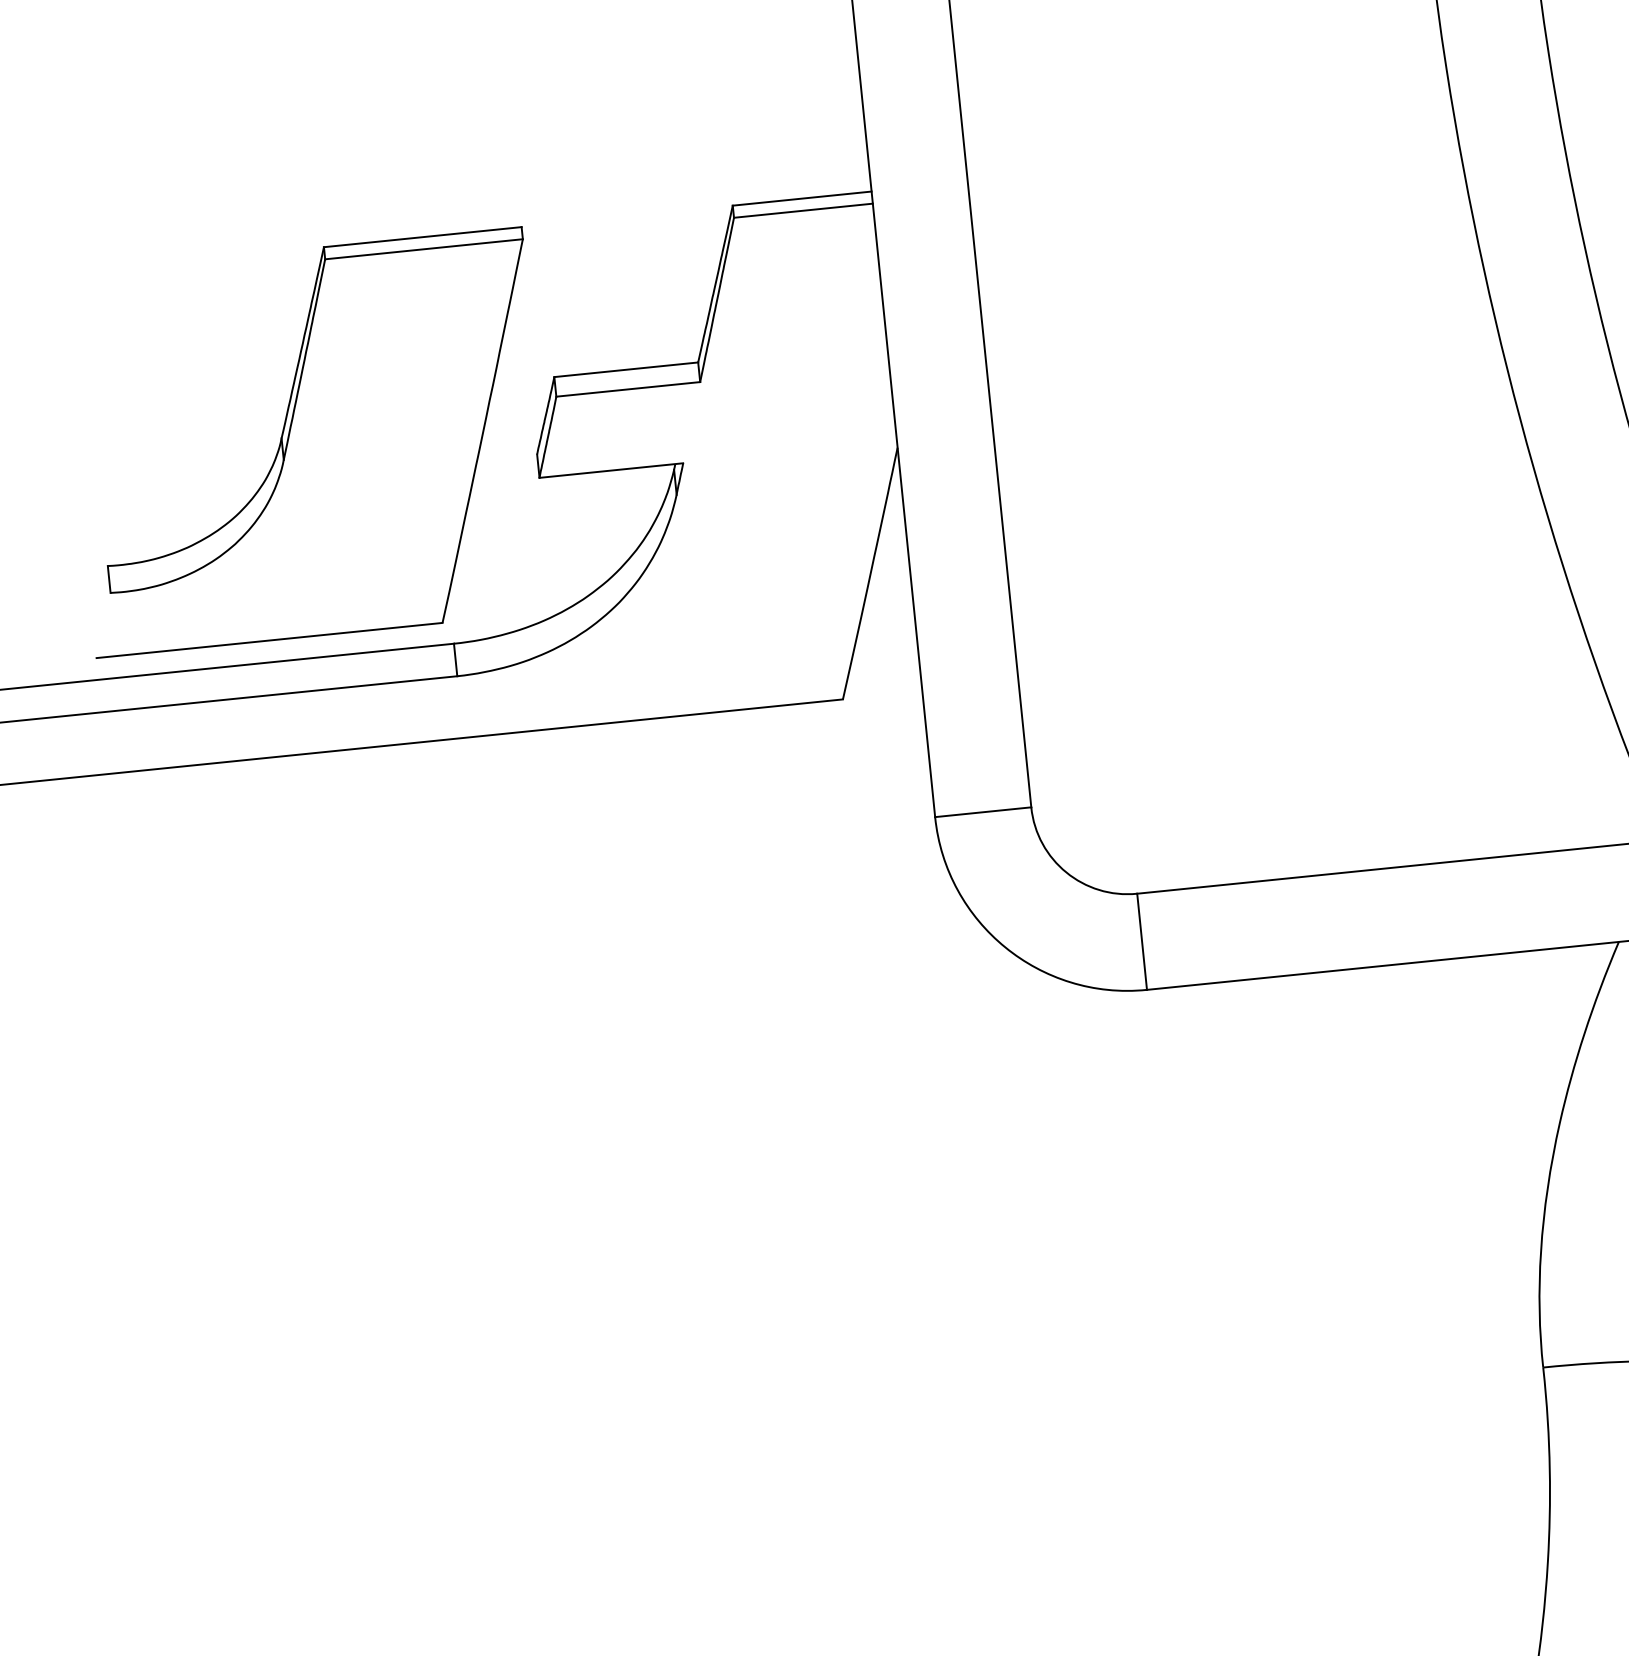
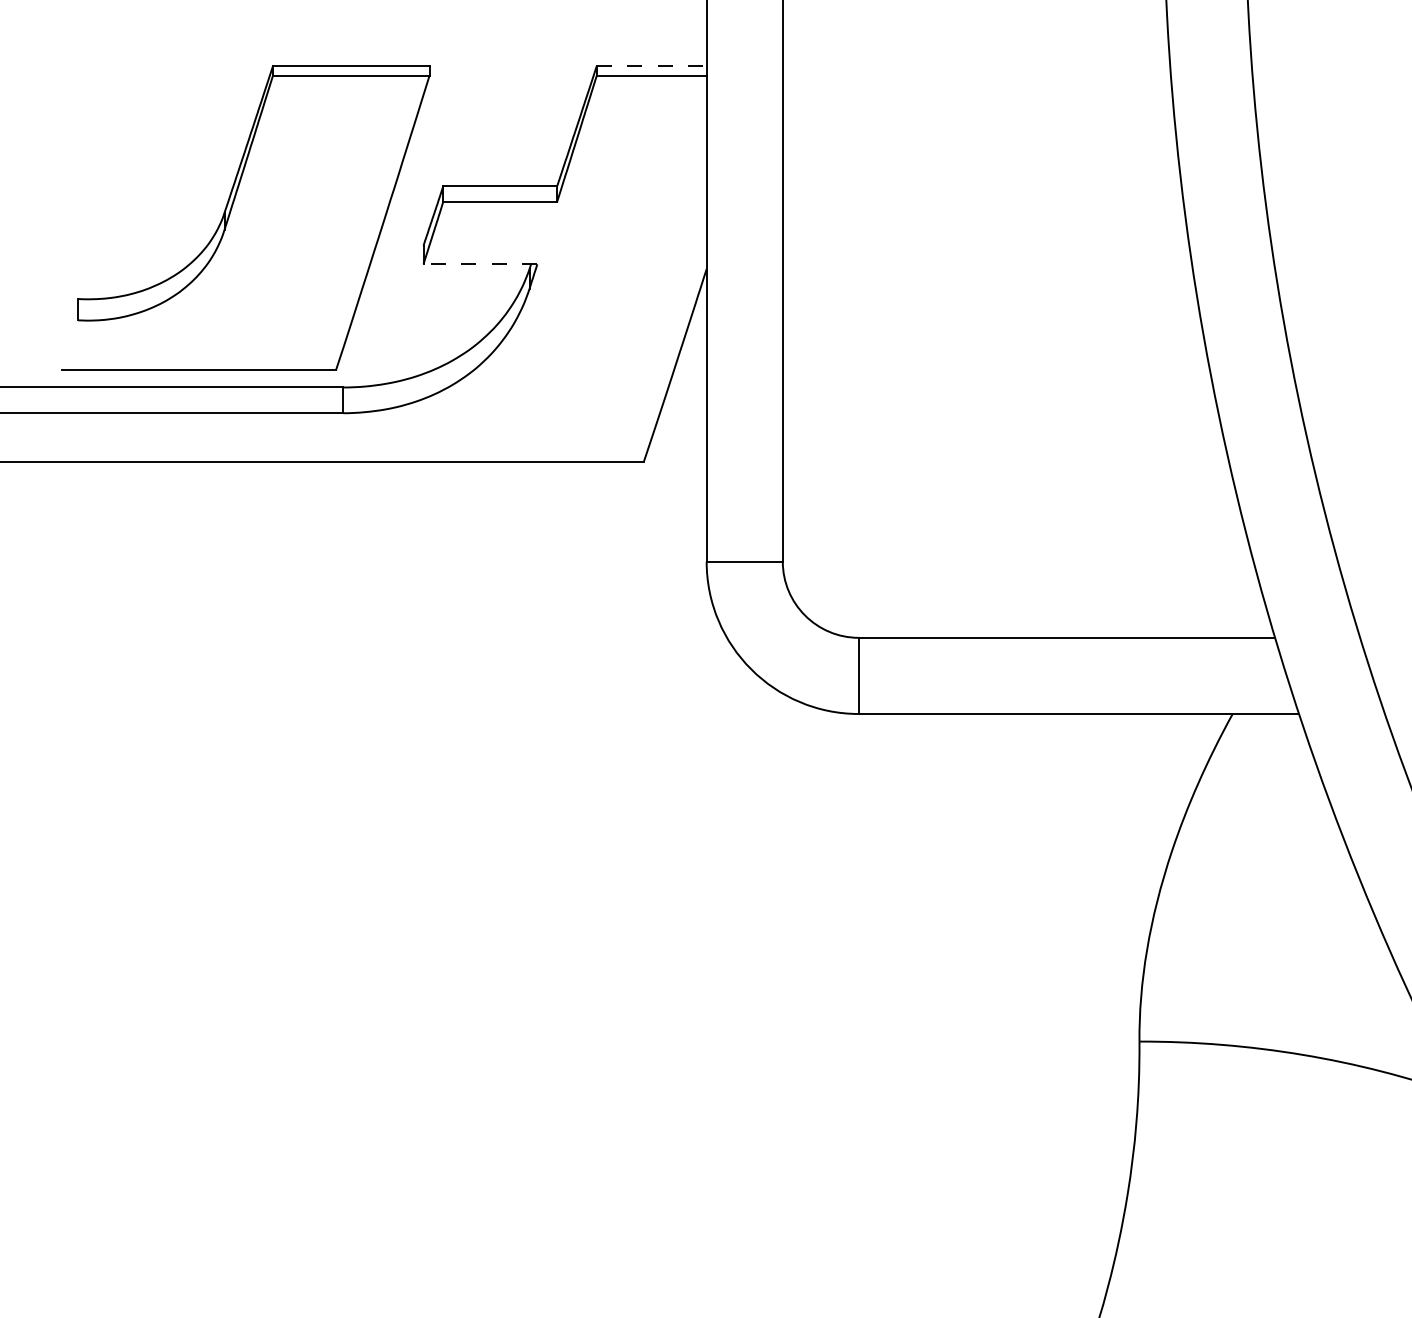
line: (801, 198) -> (651, 66), solid -> dashed
line: (611, 470) -> (480, 264), solid -> dashed

